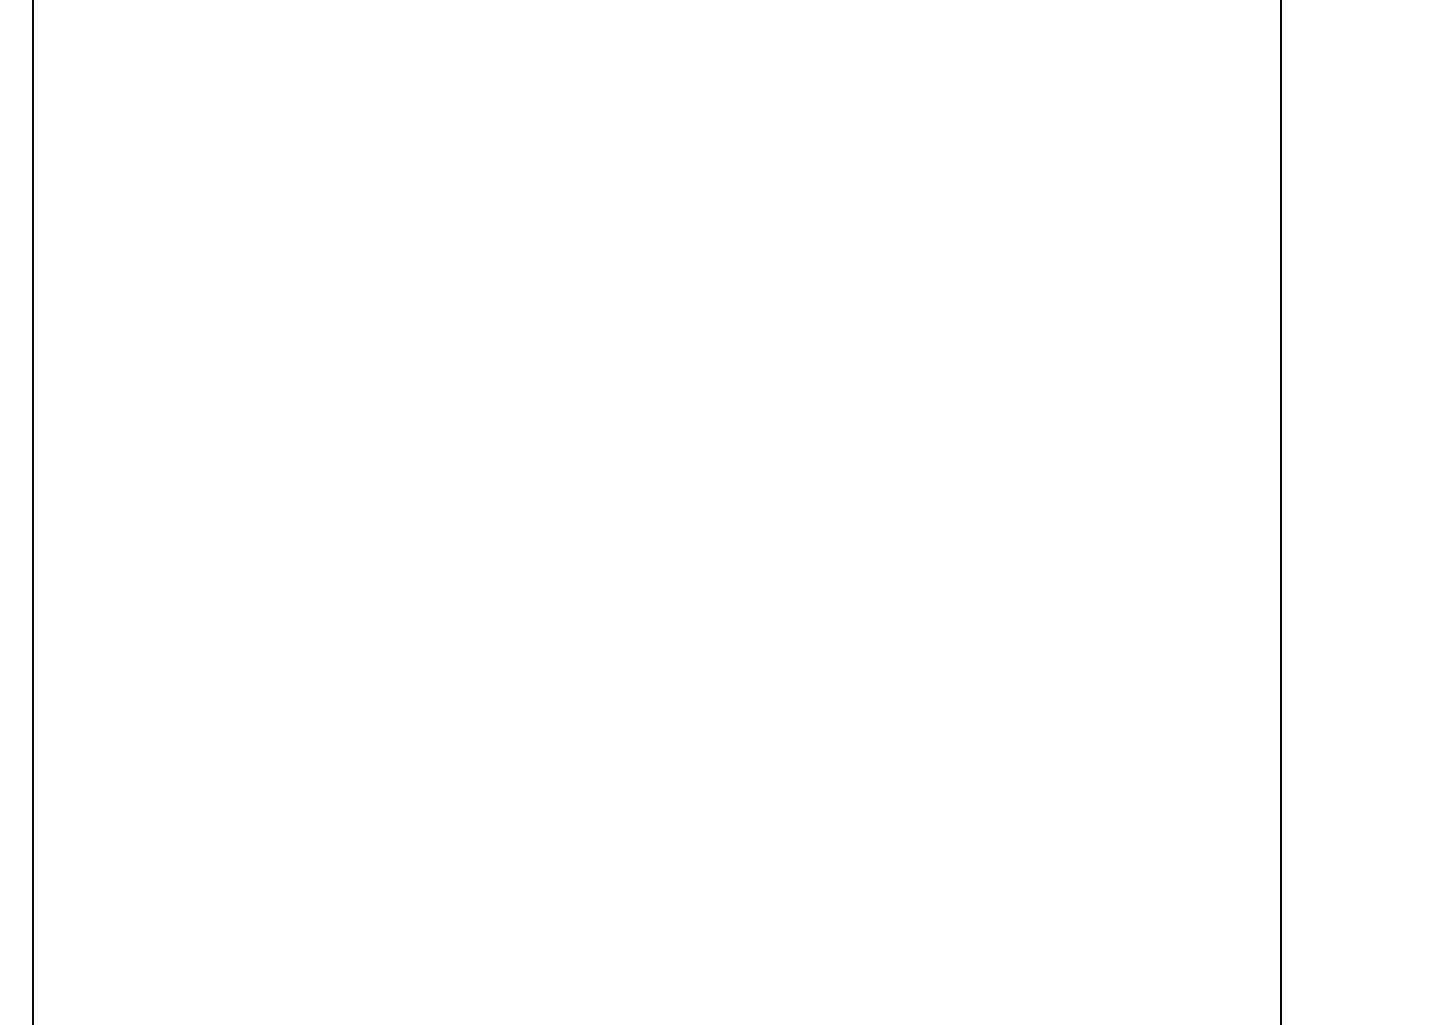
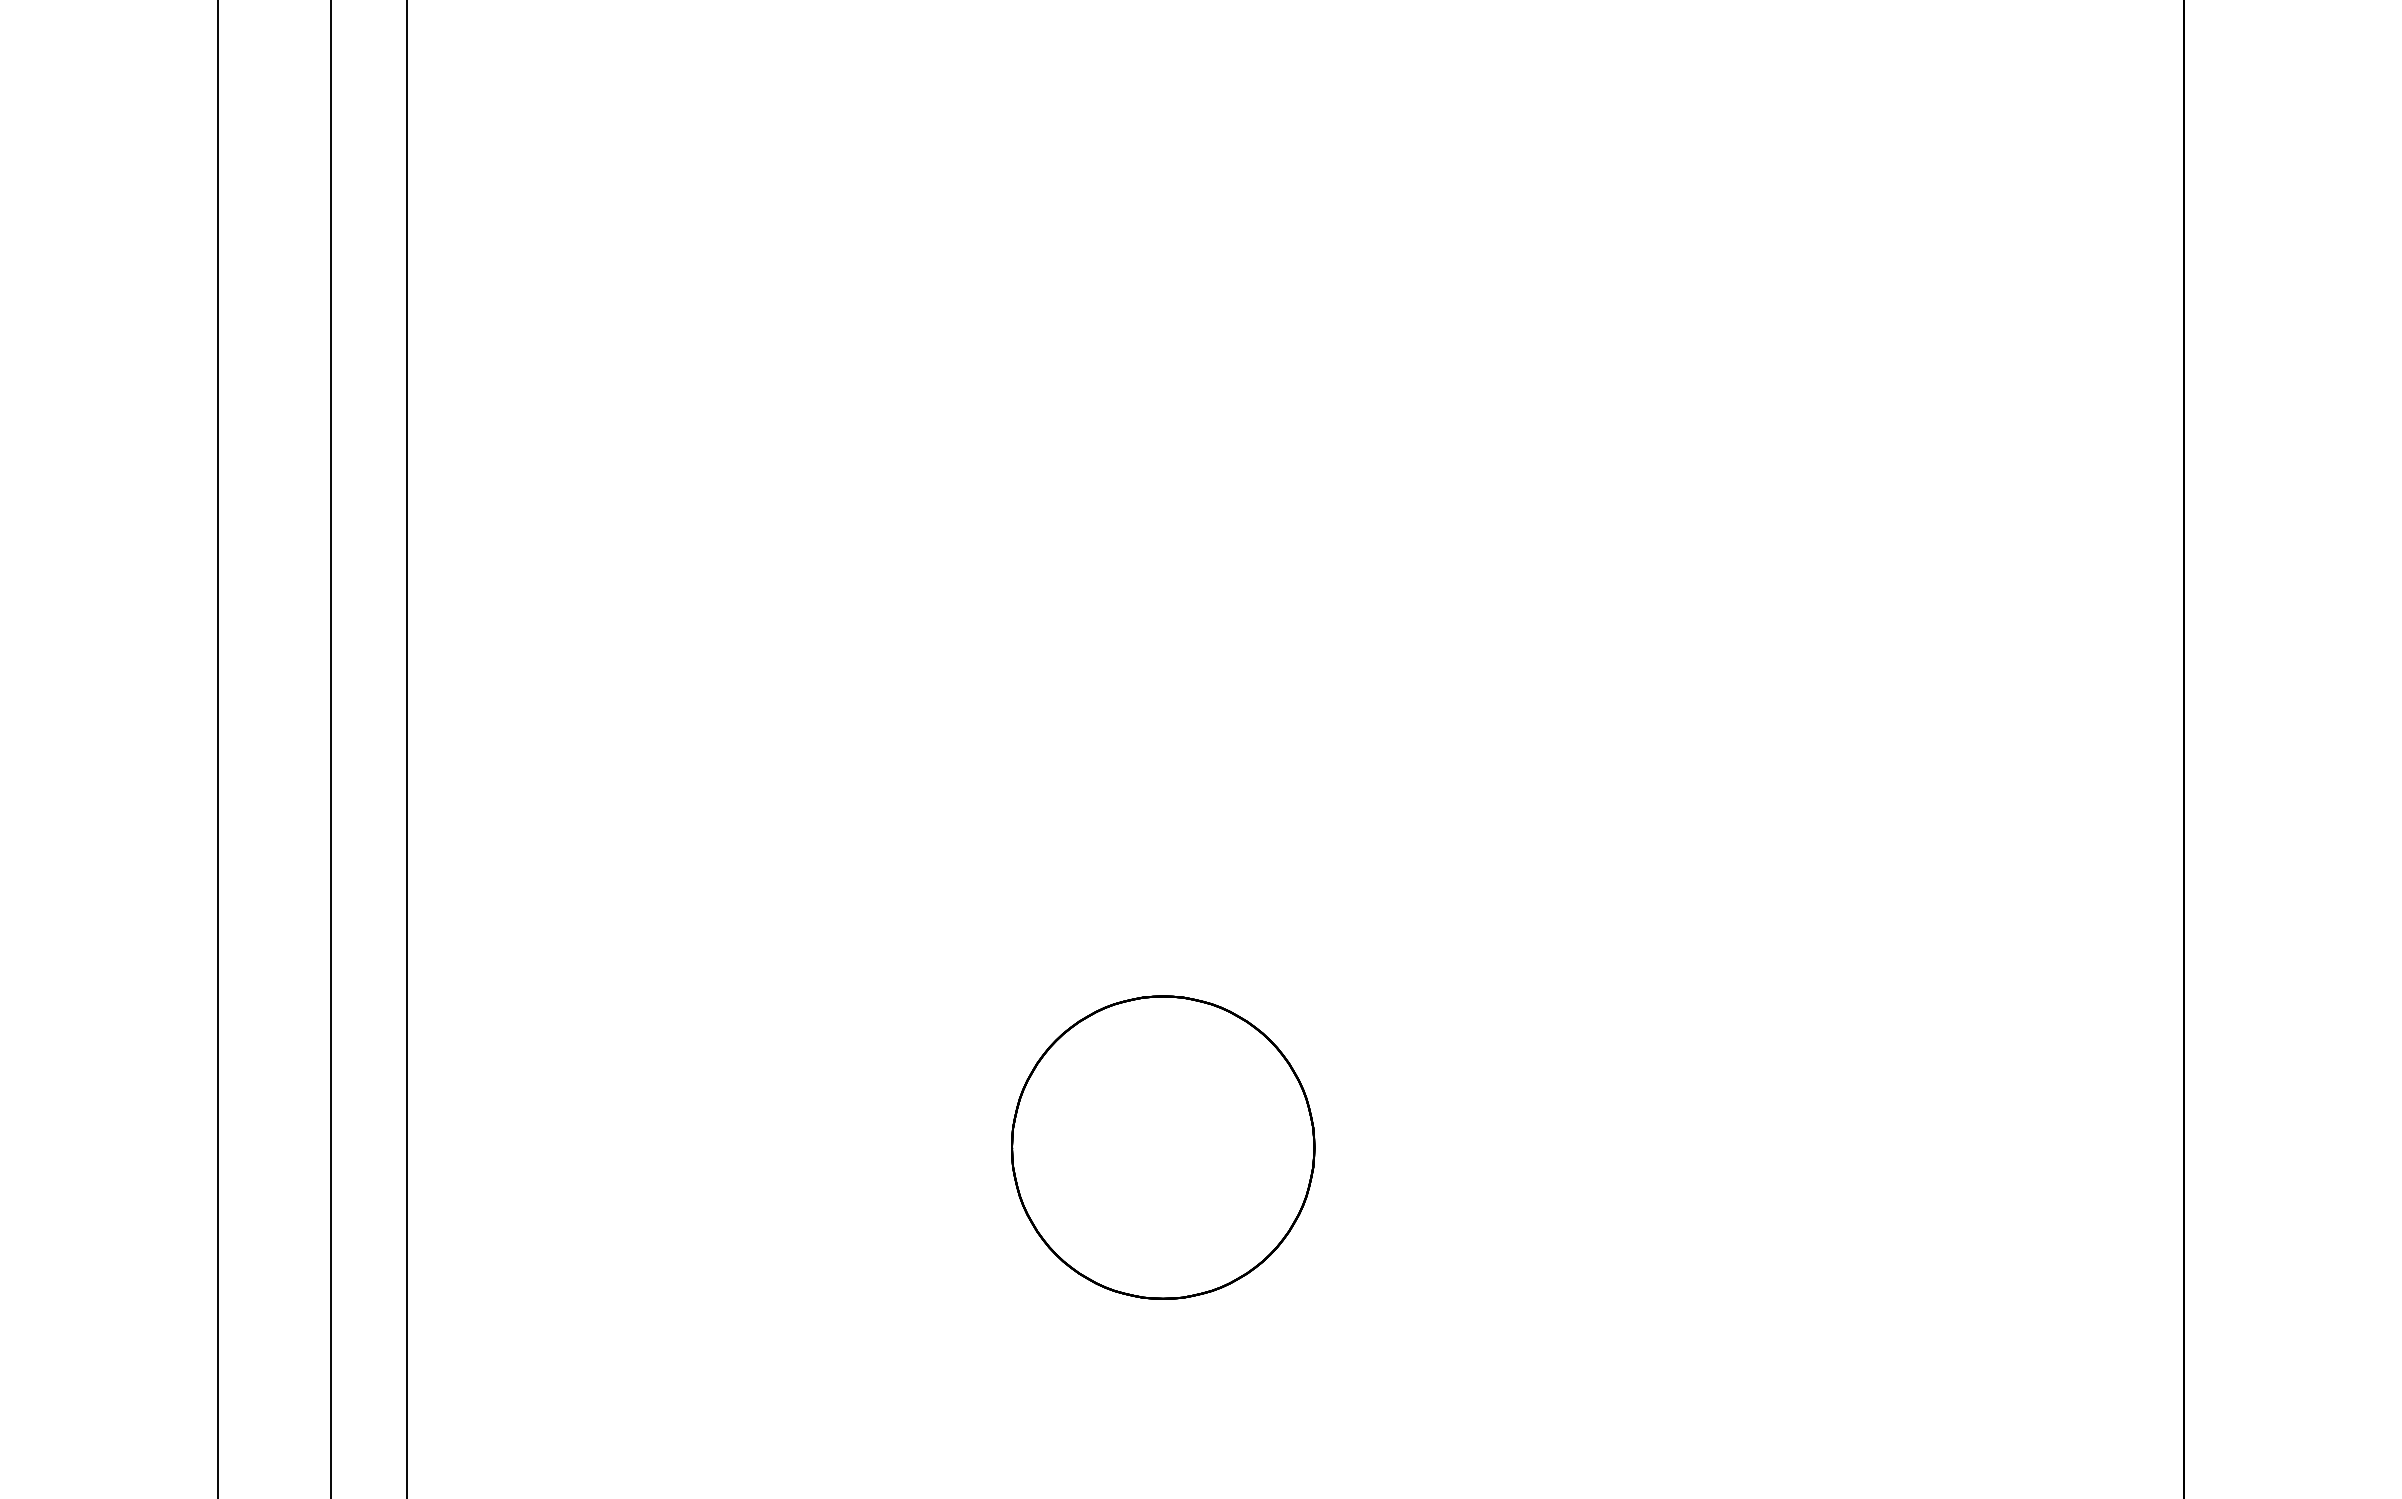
part: (564, 719) -> (1163, 1147), added

